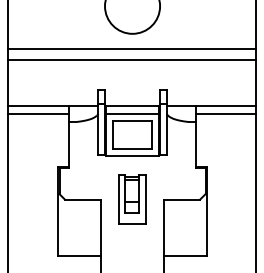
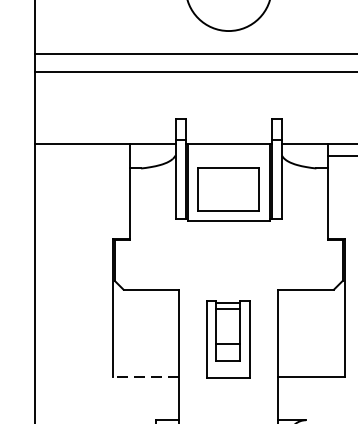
line: (132, 113) -> (228, 155), removed
line: (38, 114) -> (82, 156), removed
part: (132, 199) -> (228, 339), moved
line: (79, 255) -> (146, 376), solid -> dashed

